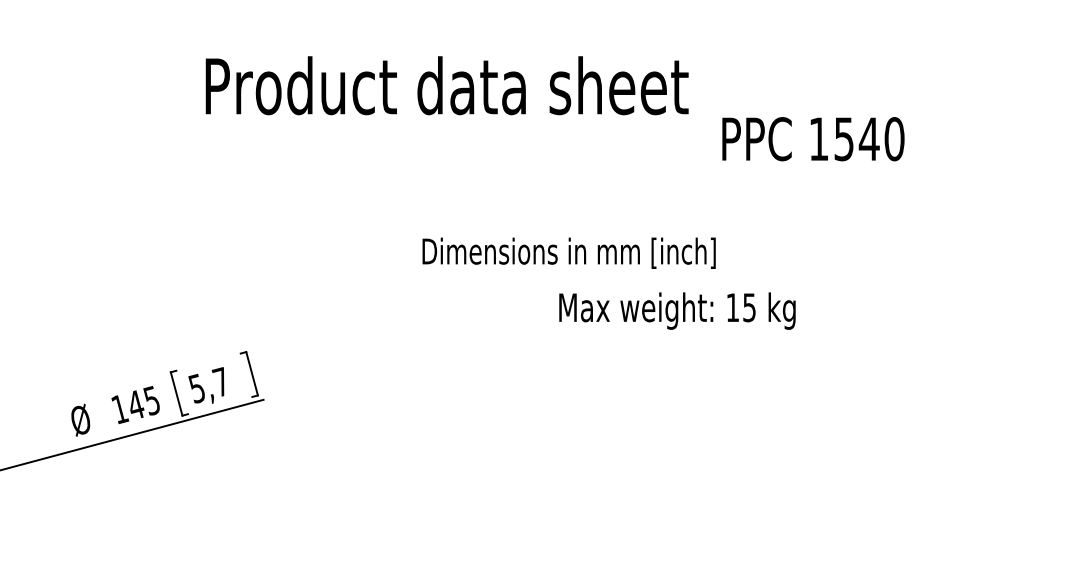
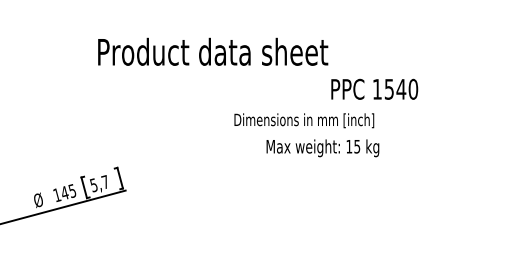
text: (447, 84) -> (213, 51), moved
text: (812, 137) -> (374, 88), moved
text: (569, 252) -> (304, 120), moved

